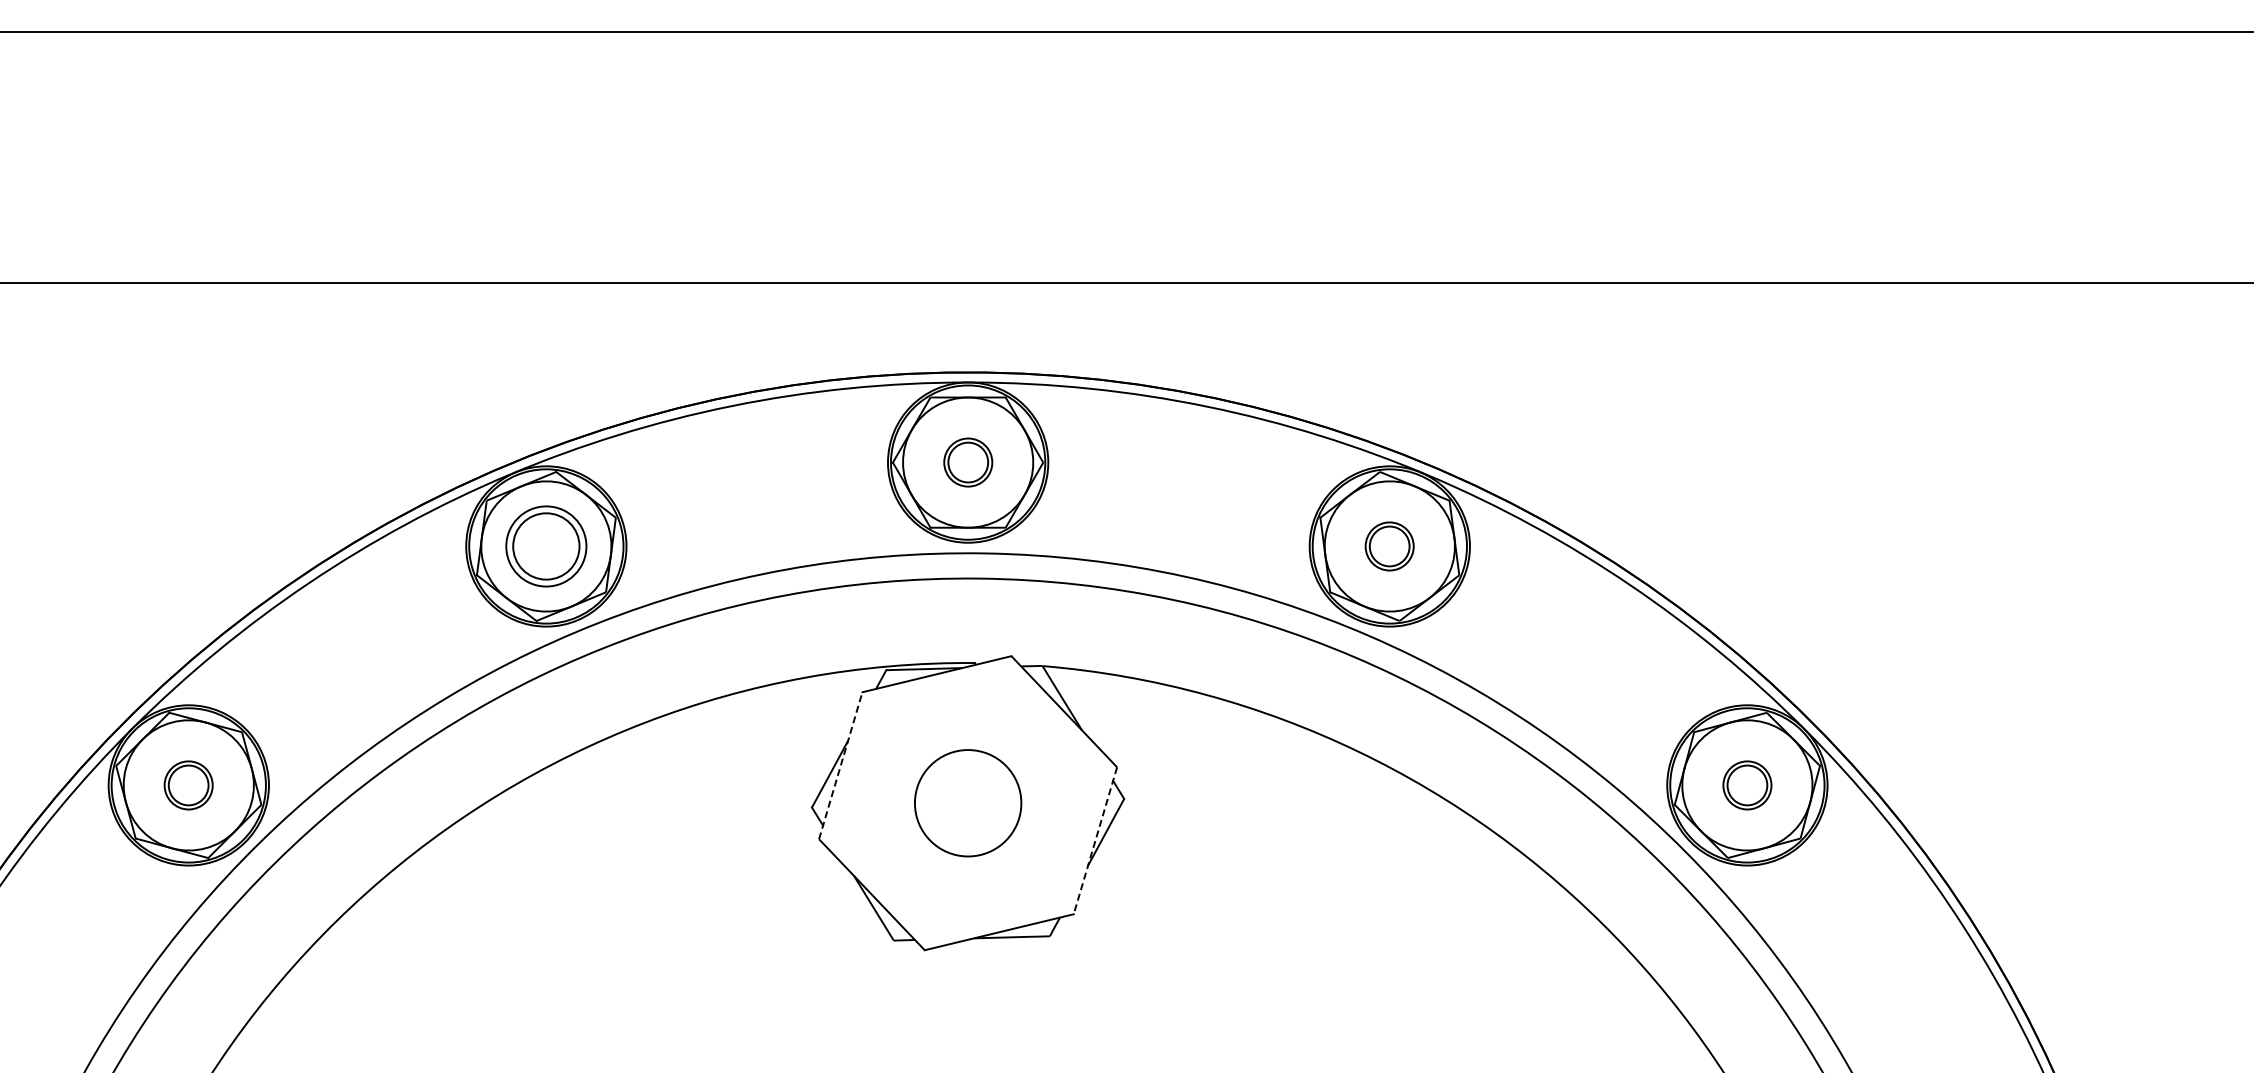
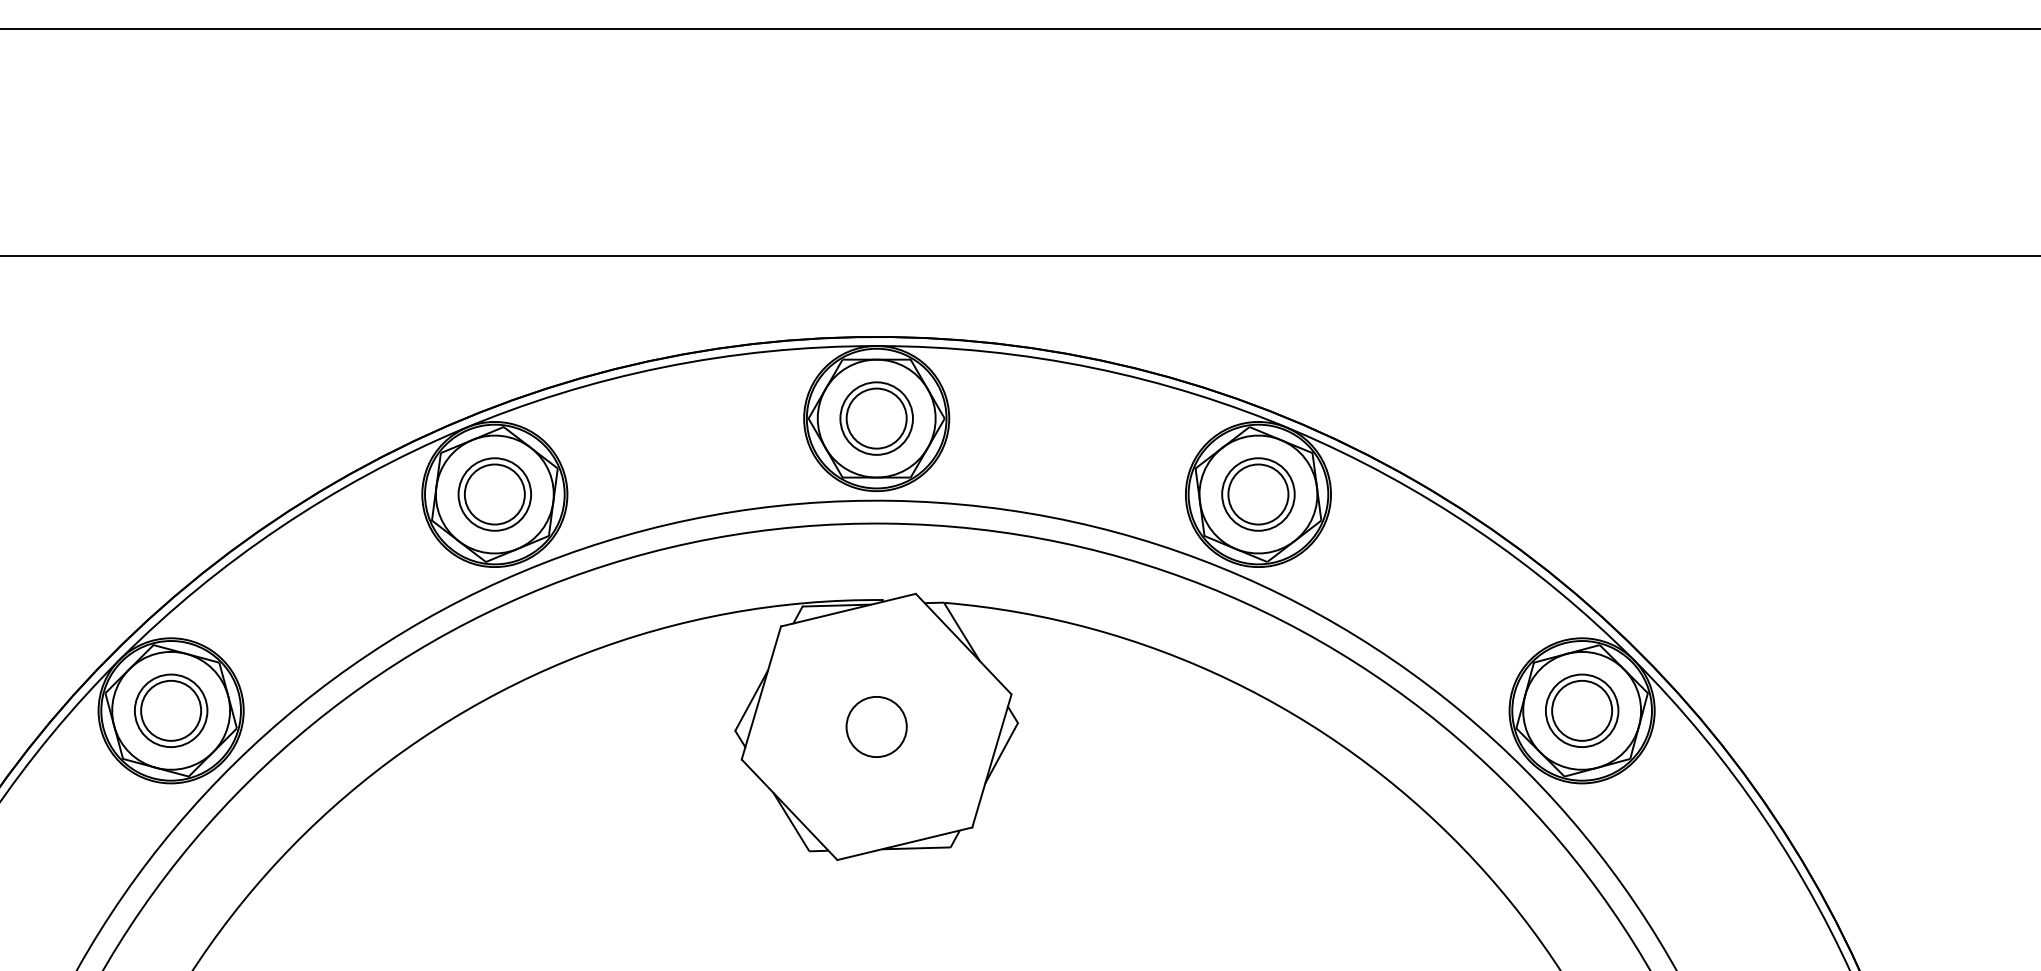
part: (968, 462) -> (877, 418), size x1.67
part: (1389, 546) -> (1258, 494), size x1.67
line: (840, 765) -> (761, 692), dashed -> solid
part: (188, 785) -> (170, 710), size x1.67
part: (1747, 785) -> (1582, 710), size x1.67
circle: (967, 802) -> (876, 726), size x0.62
line: (1095, 840) -> (991, 760), dashed -> solid

